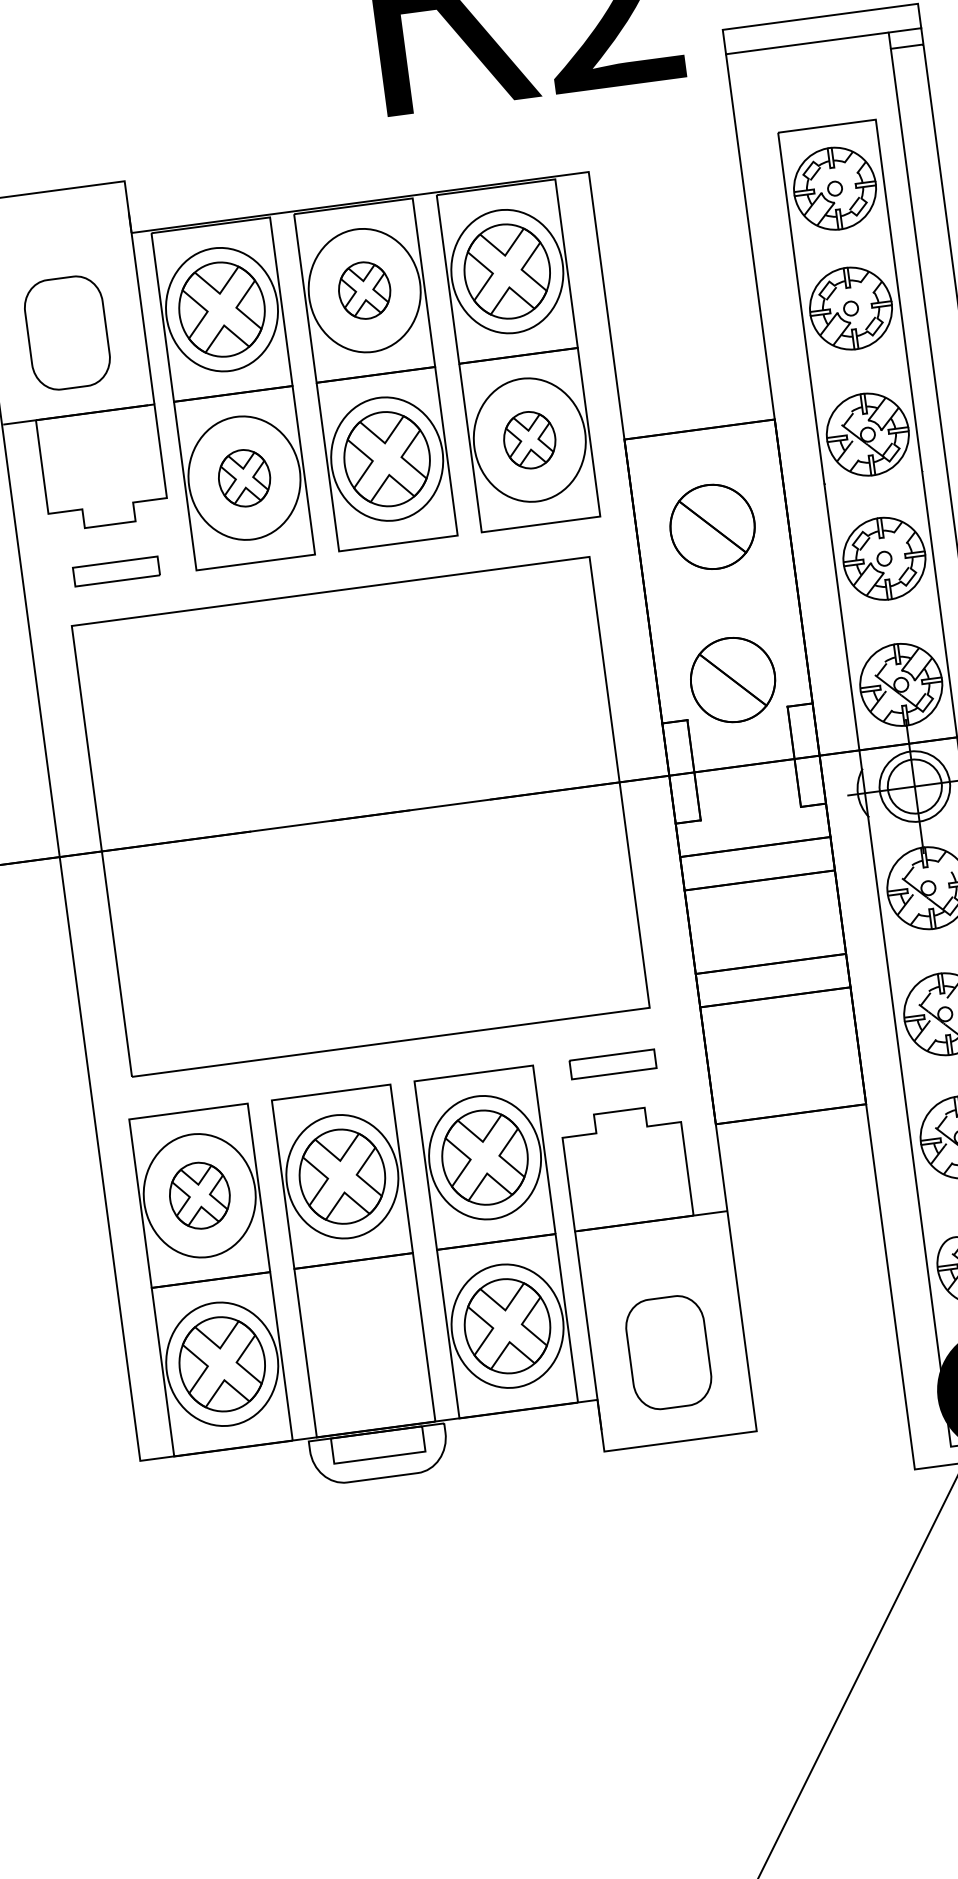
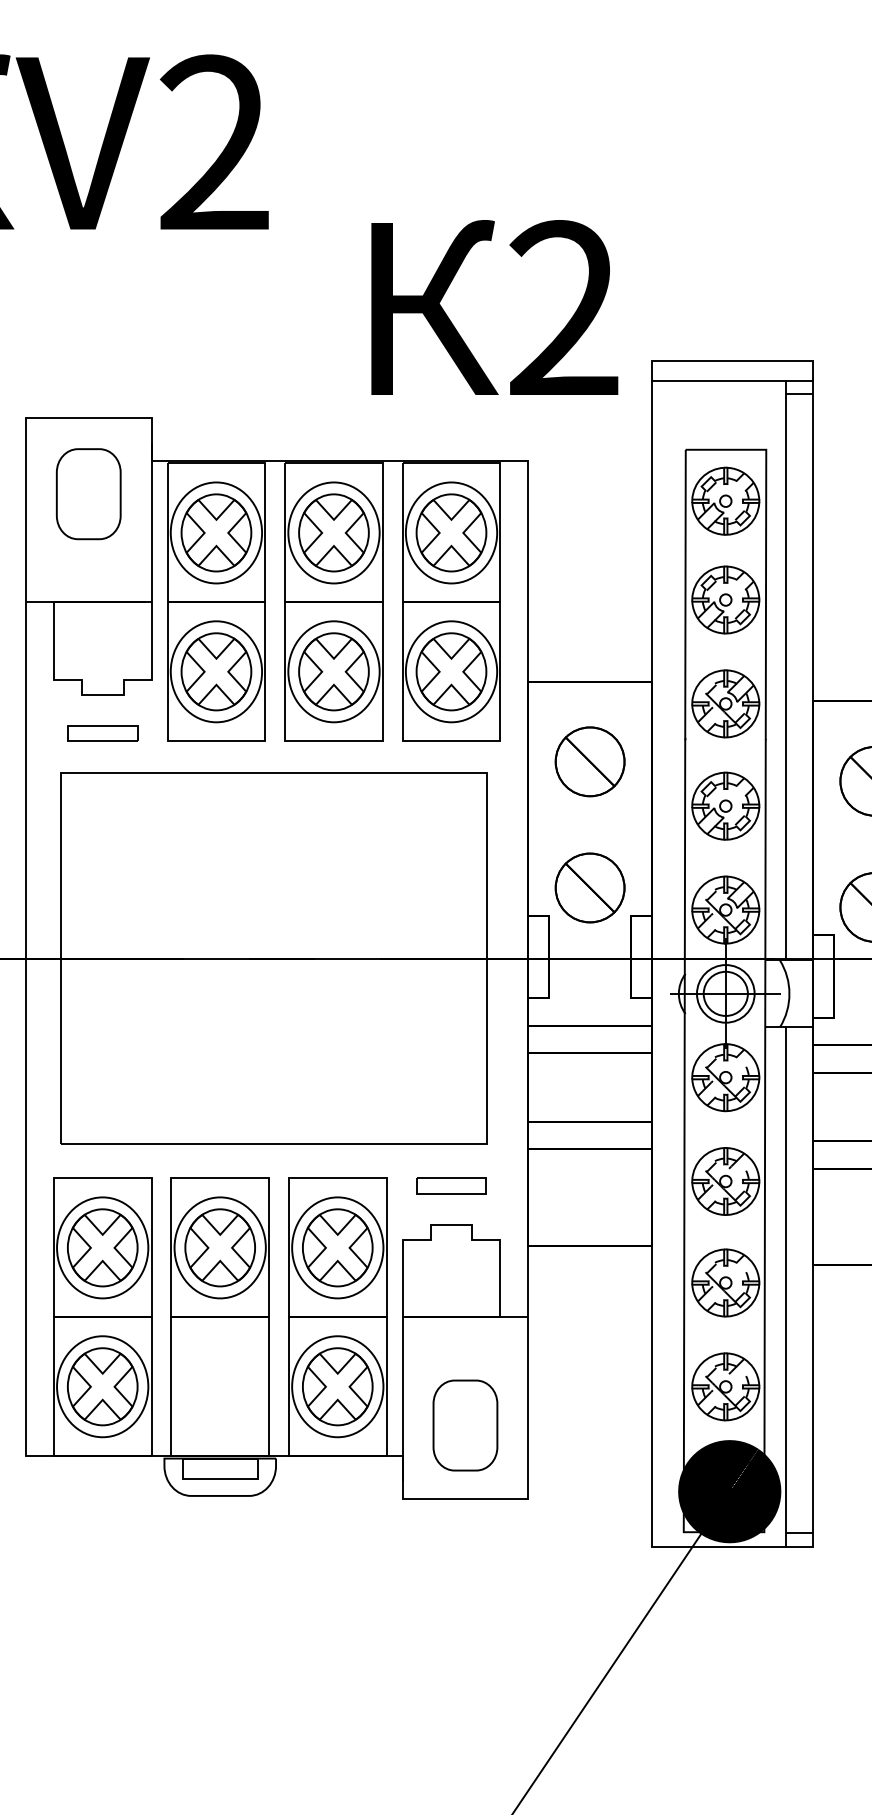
part: (364, 290) -> (333, 532), size x1.67
part: (67, 333) -> (88, 494), moved
part: (529, 439) -> (451, 671), size x1.67
part: (244, 477) -> (216, 671), size x1.67
part: (199, 1195) -> (102, 1247), size x1.43

